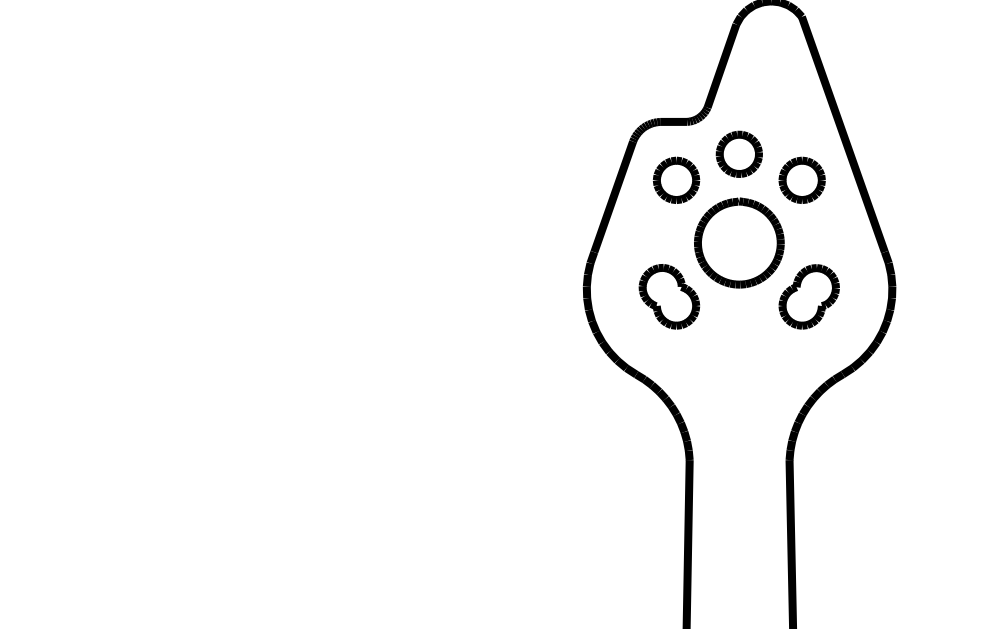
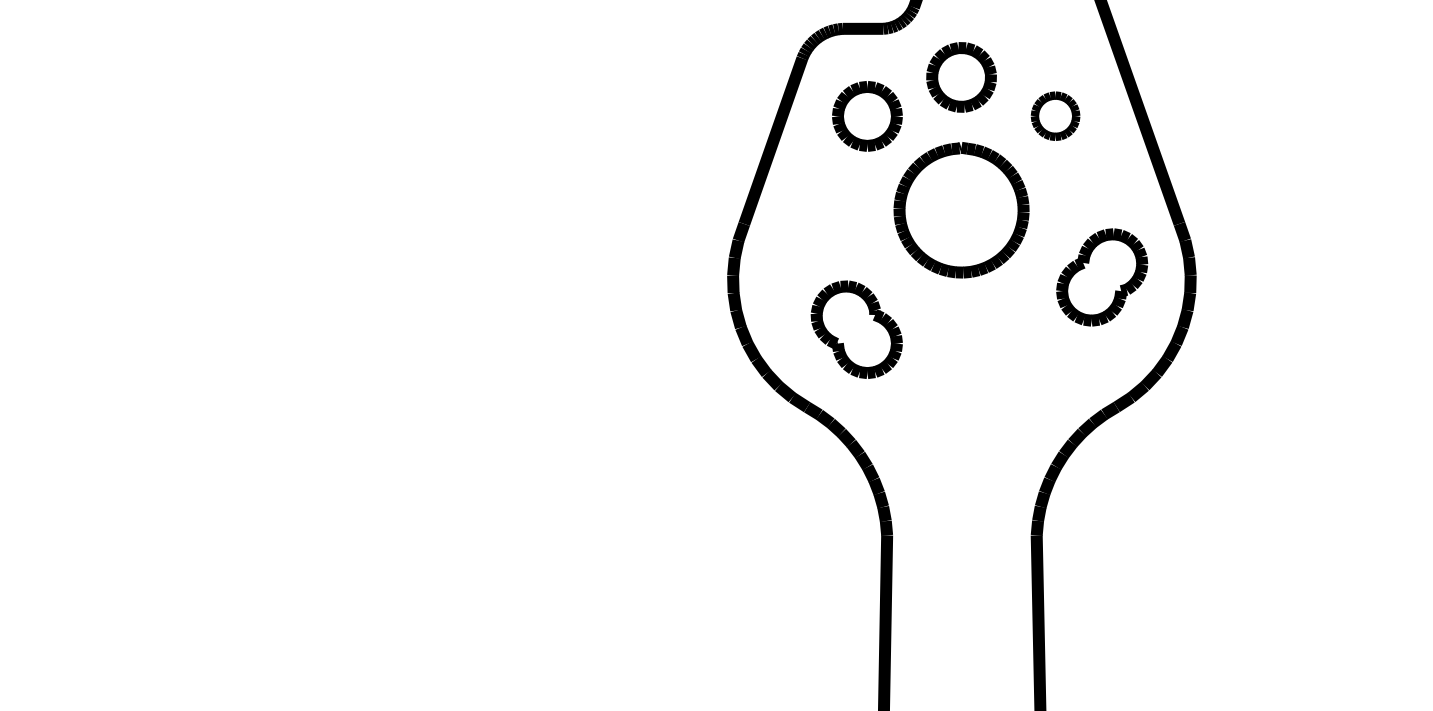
part: (801, 179) -> (1054, 115), size x0.7
part: (669, 296) -> (856, 329), moved
part: (808, 296) -> (1101, 276), moved

